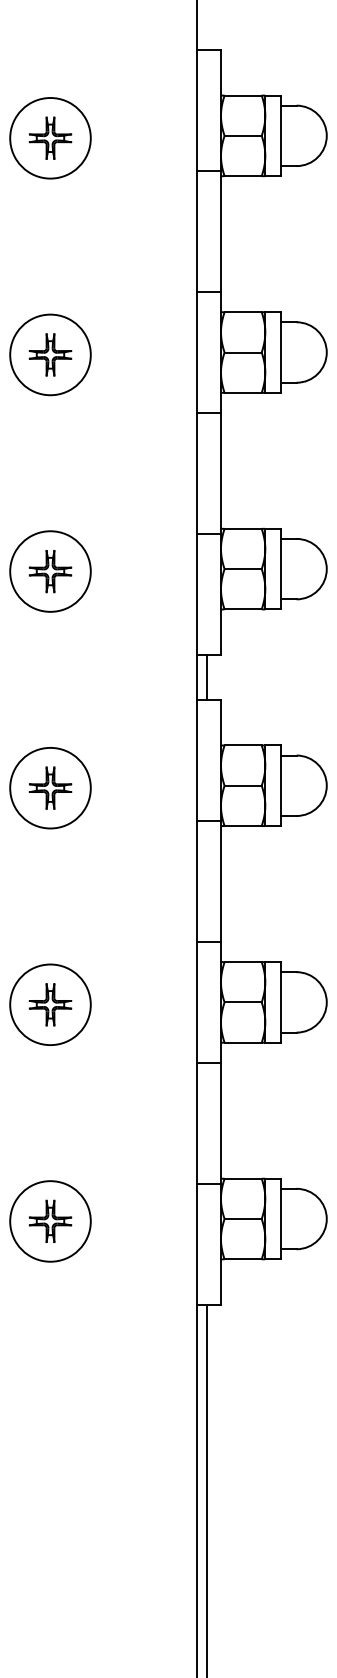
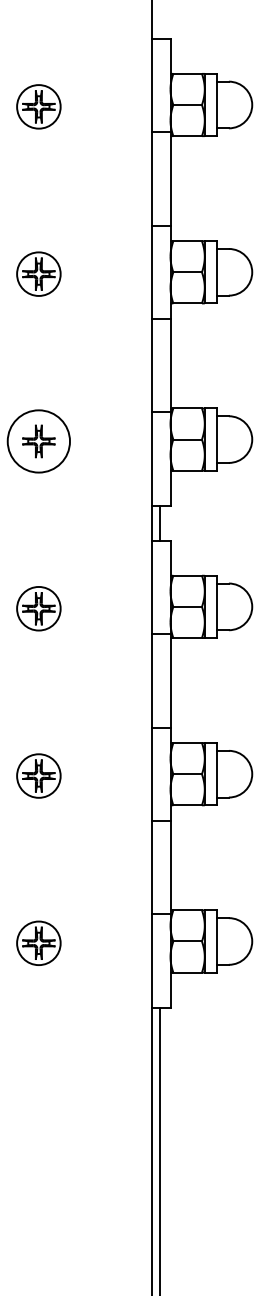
circle: (50, 137) -> (38, 106), size x0.7
circle: (50, 355) -> (38, 274), size x0.7
circle: (50, 787) -> (38, 608), size x0.7
circle: (50, 1004) -> (38, 775), size x0.7
circle: (50, 1221) -> (38, 943), size x0.7

